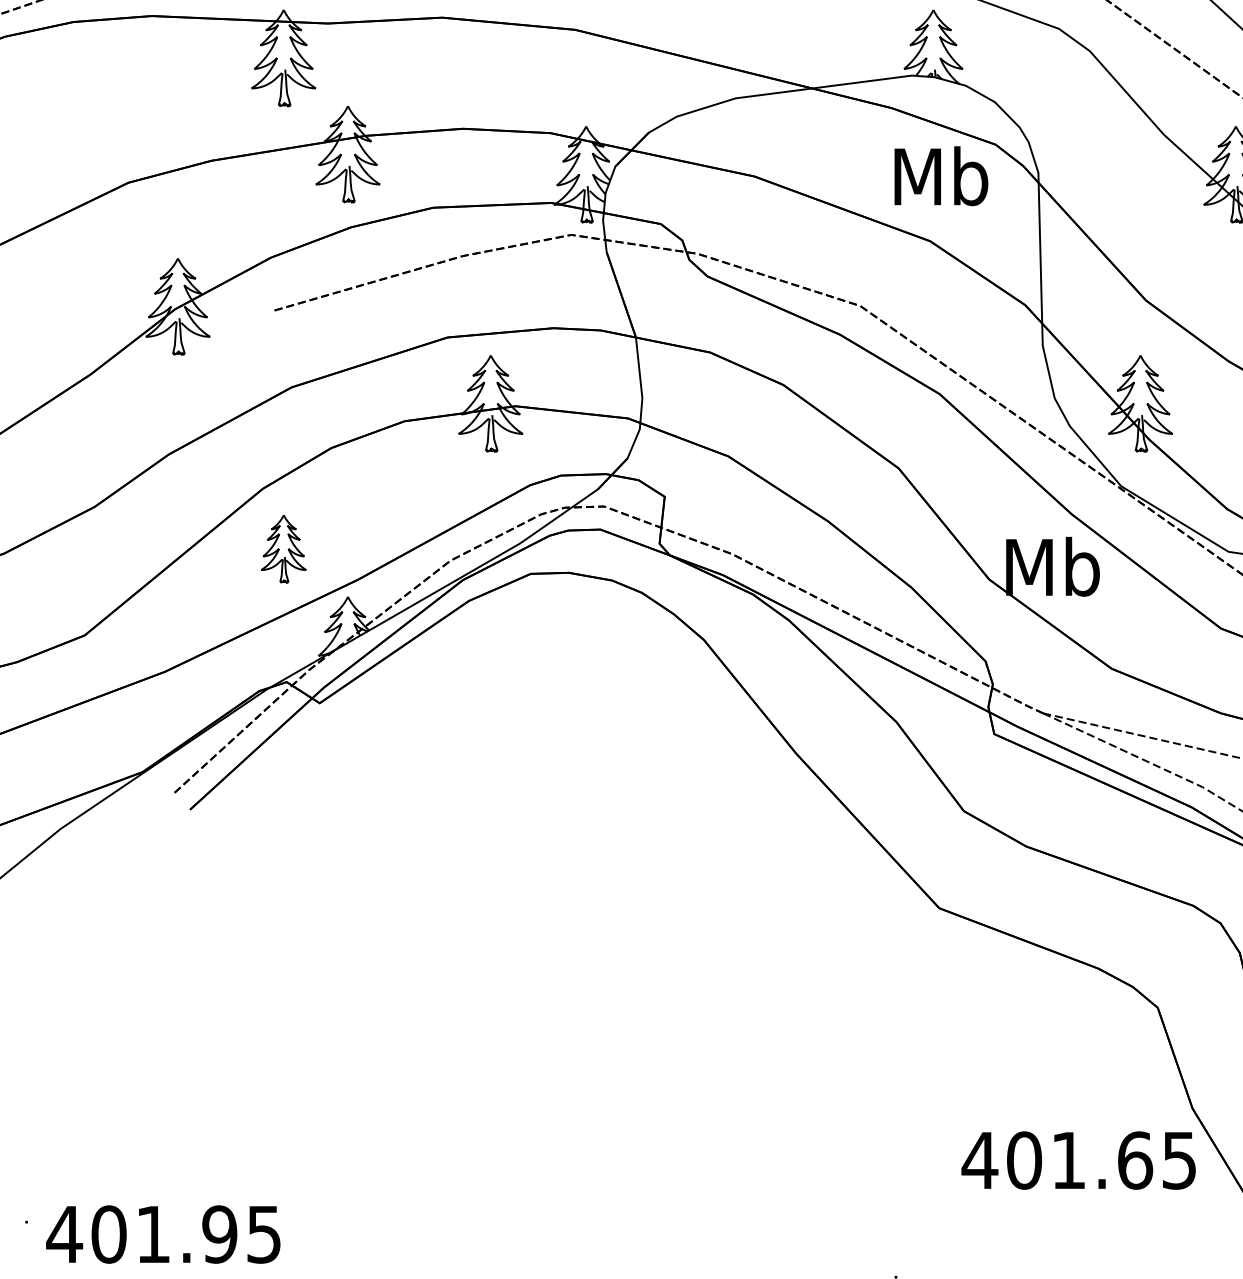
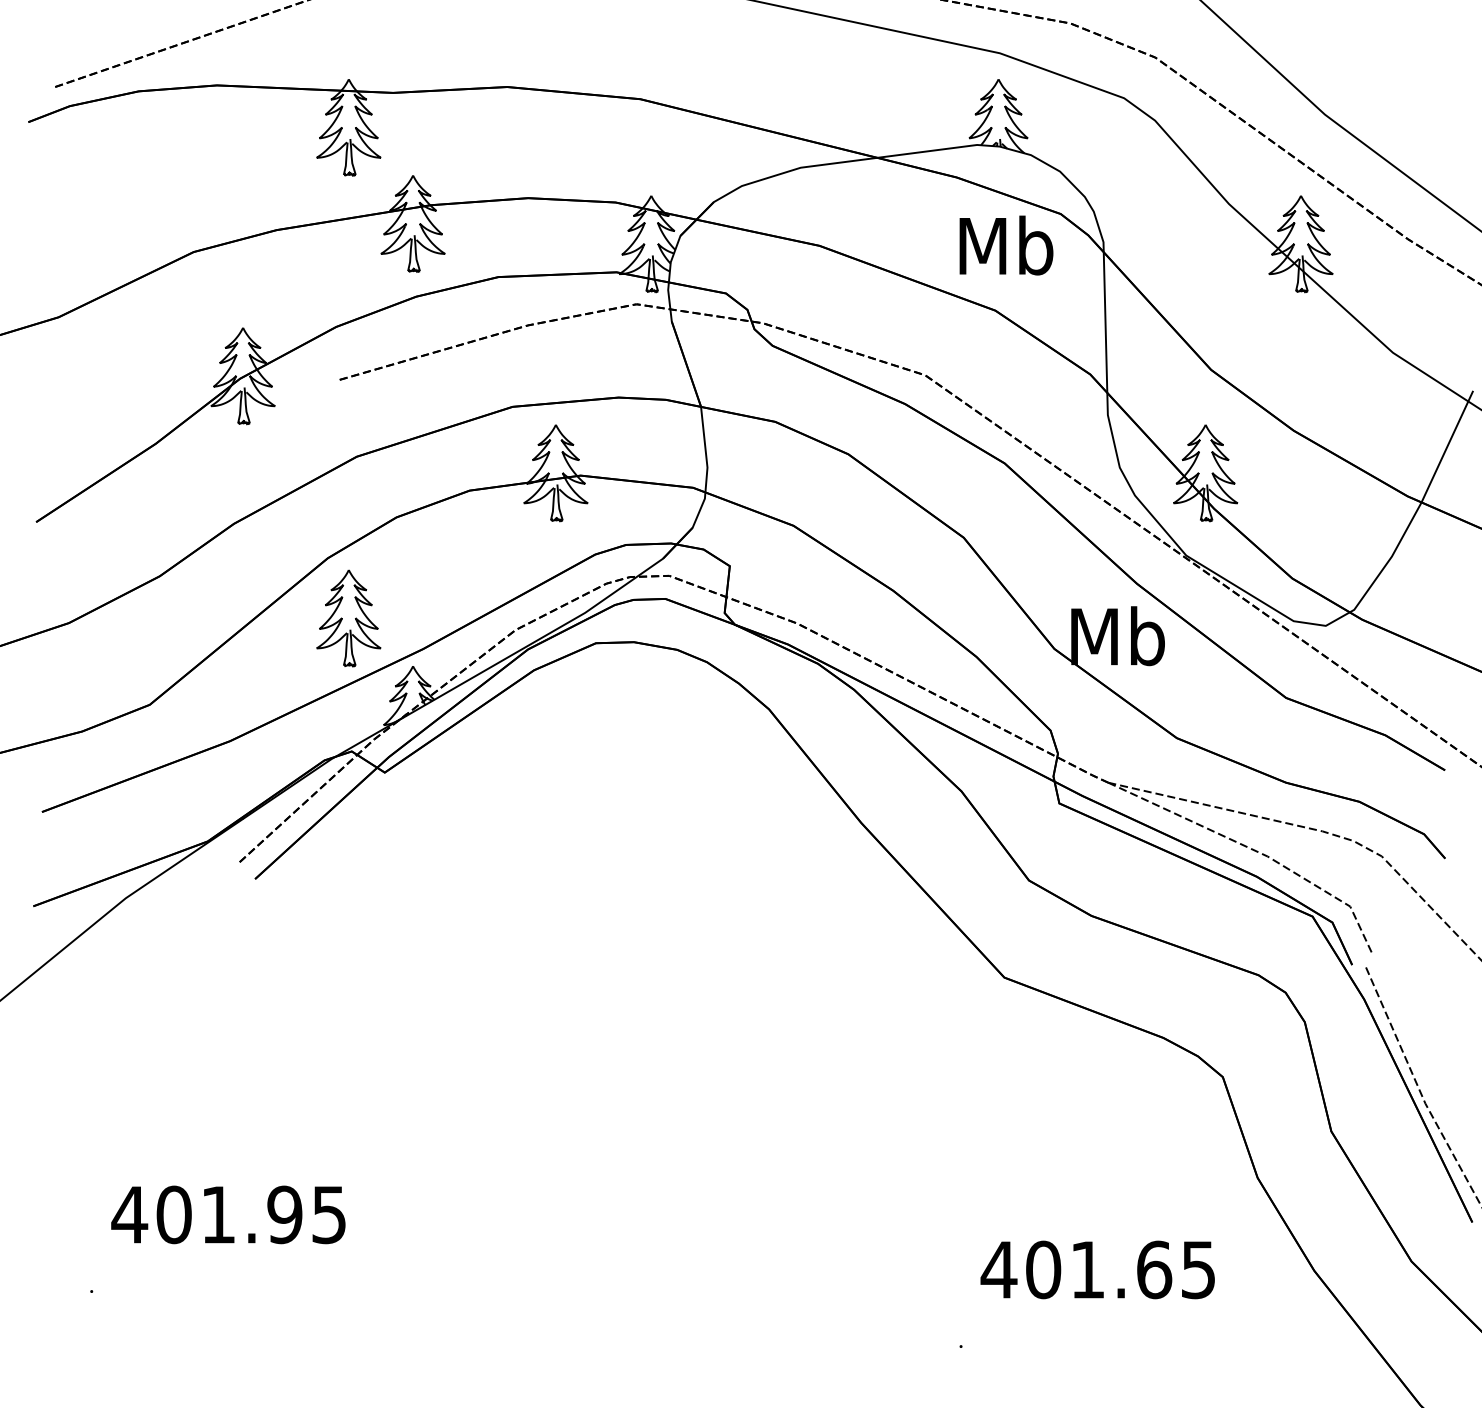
part: (283, 549) -> (348, 618), size x1.43
text: (1078, 1160) -> (1097, 1269), moved
text: (163, 1234) -> (228, 1214), moved

